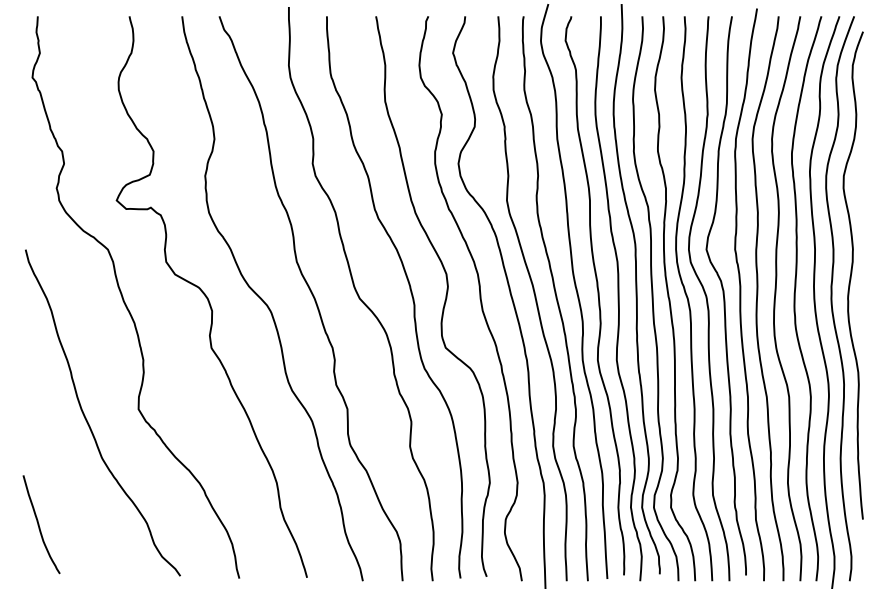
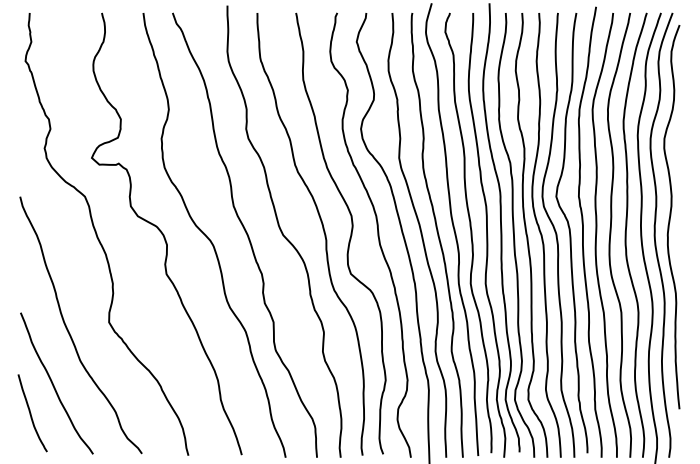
curve: (69, 489) -> (54, 385), added

